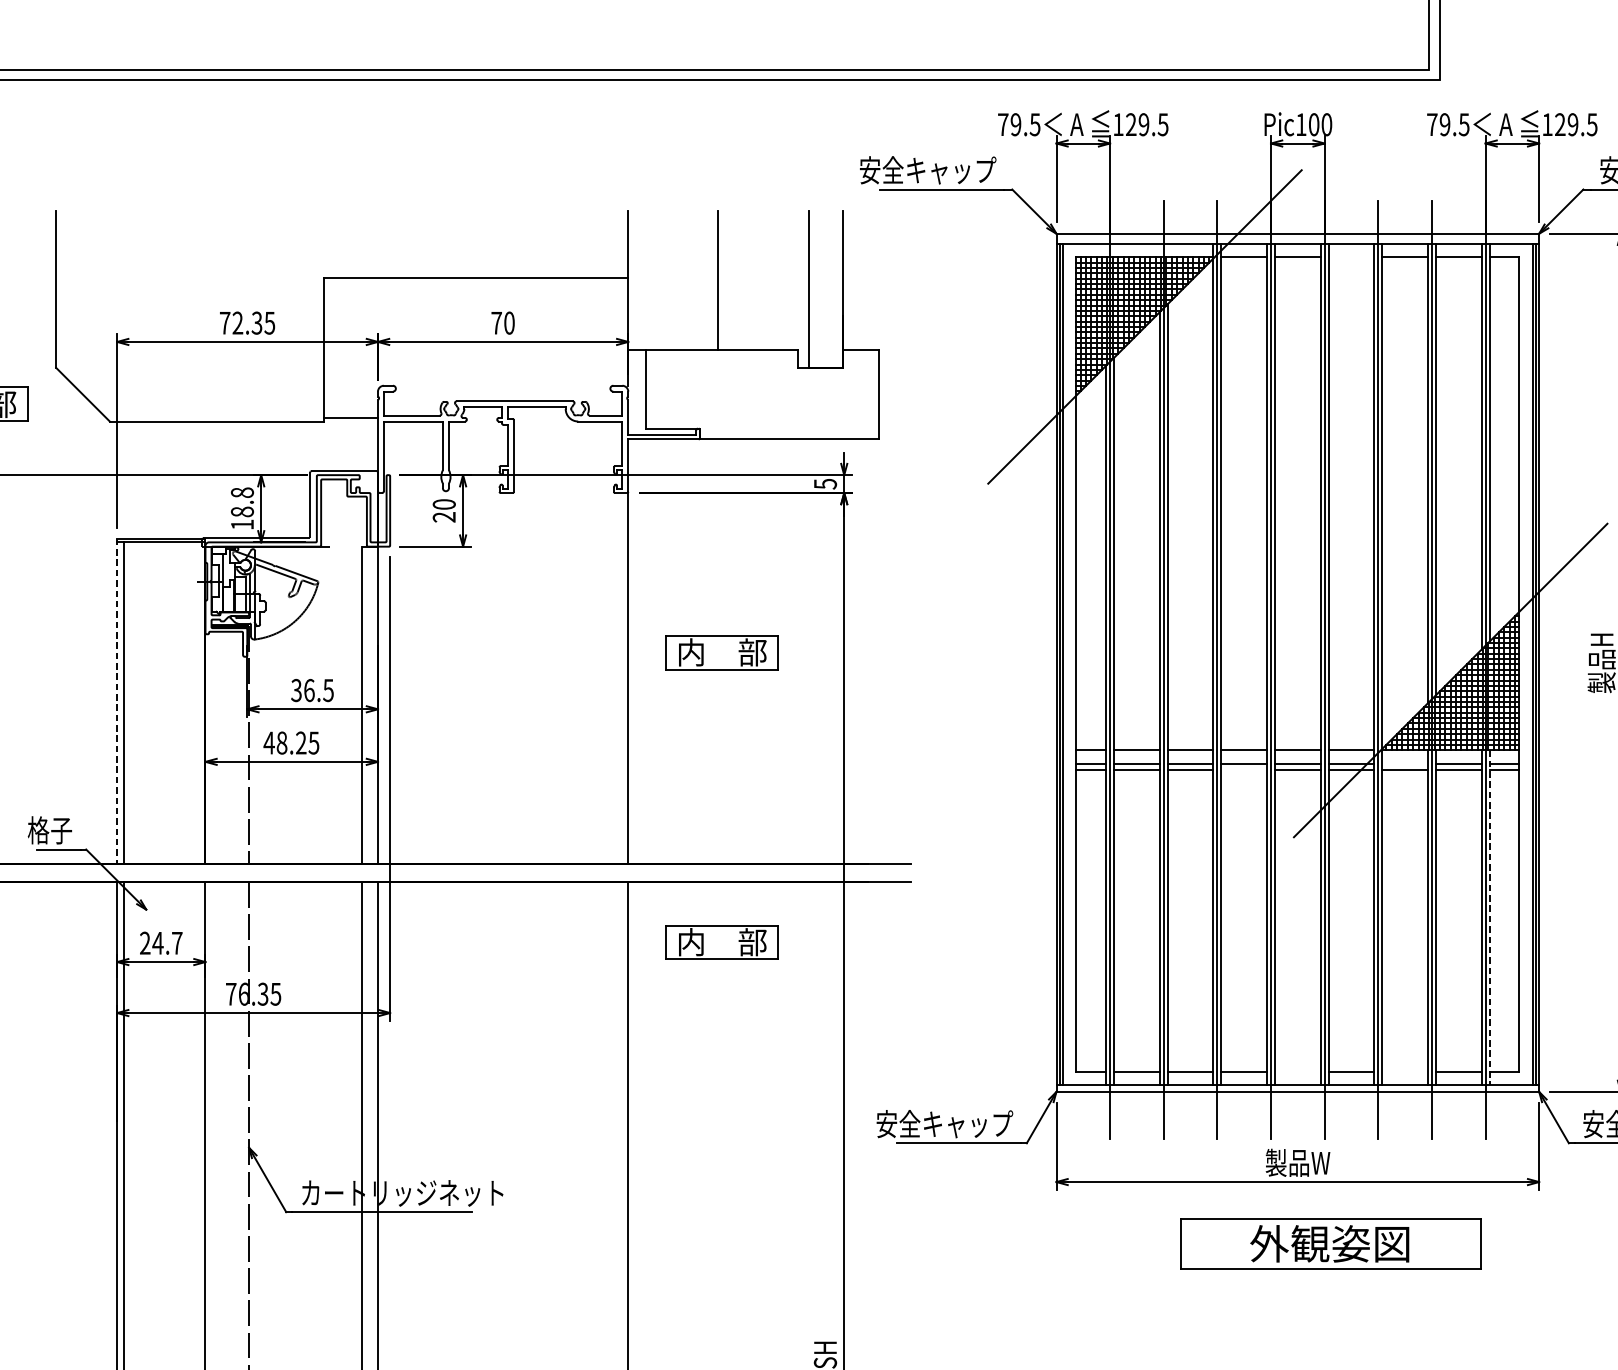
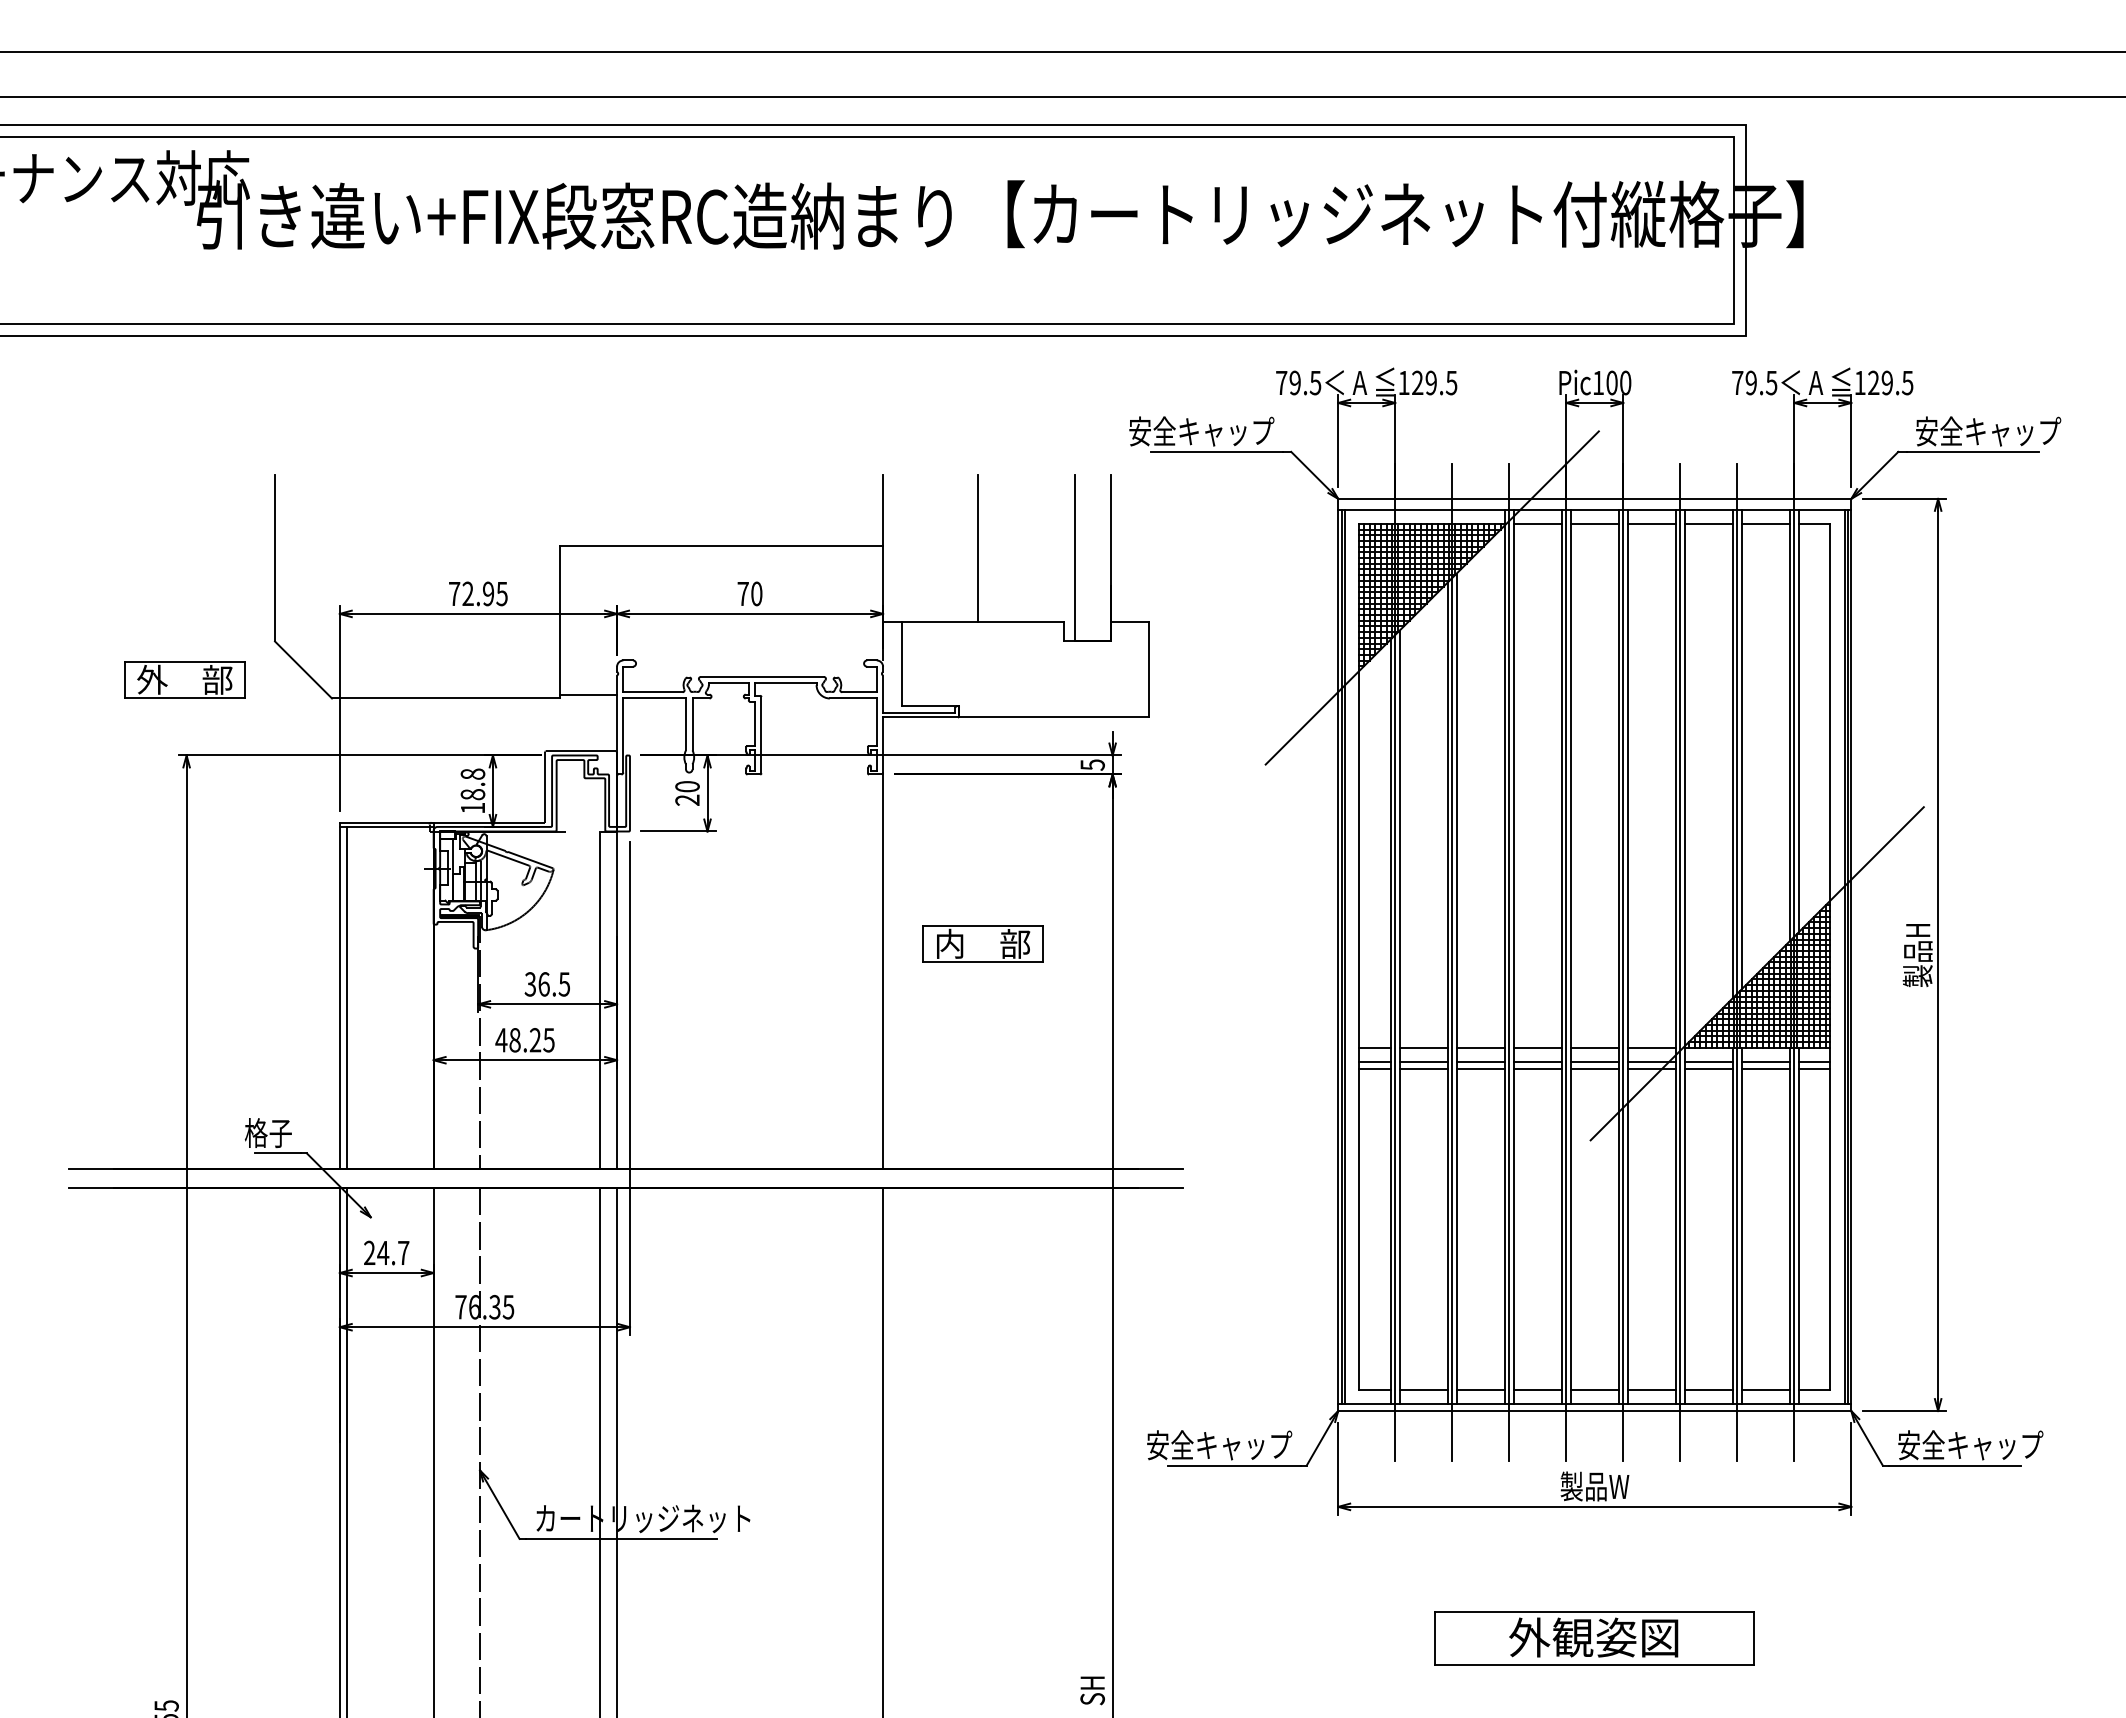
line: (1351, 256) -> (1651, 523), added
text: (257, 323) -> (488, 594), 72.35 -> 72.95
line: (116, 701) -> (339, 996), dashed -> solid
line: (1404, 763) -> (1708, 1062), added
line: (1243, 769) -> (1537, 1068), added
line: (1489, 918) -> (1798, 1226), dashed -> solid
part: (721, 941) -> (982, 1251), removed
line: (1297, 1071) -> (1594, 1389), added
line: (1404, 1071) -> (1708, 1389), added
part: (1330, 1244) -> (1594, 1638), moved

